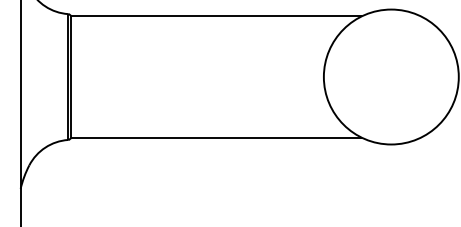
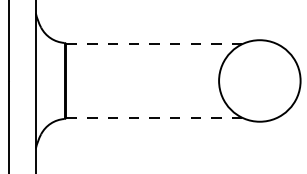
line: (216, 16) -> (154, 44), solid -> dashed
line: (216, 137) -> (154, 117), solid -> dashed

